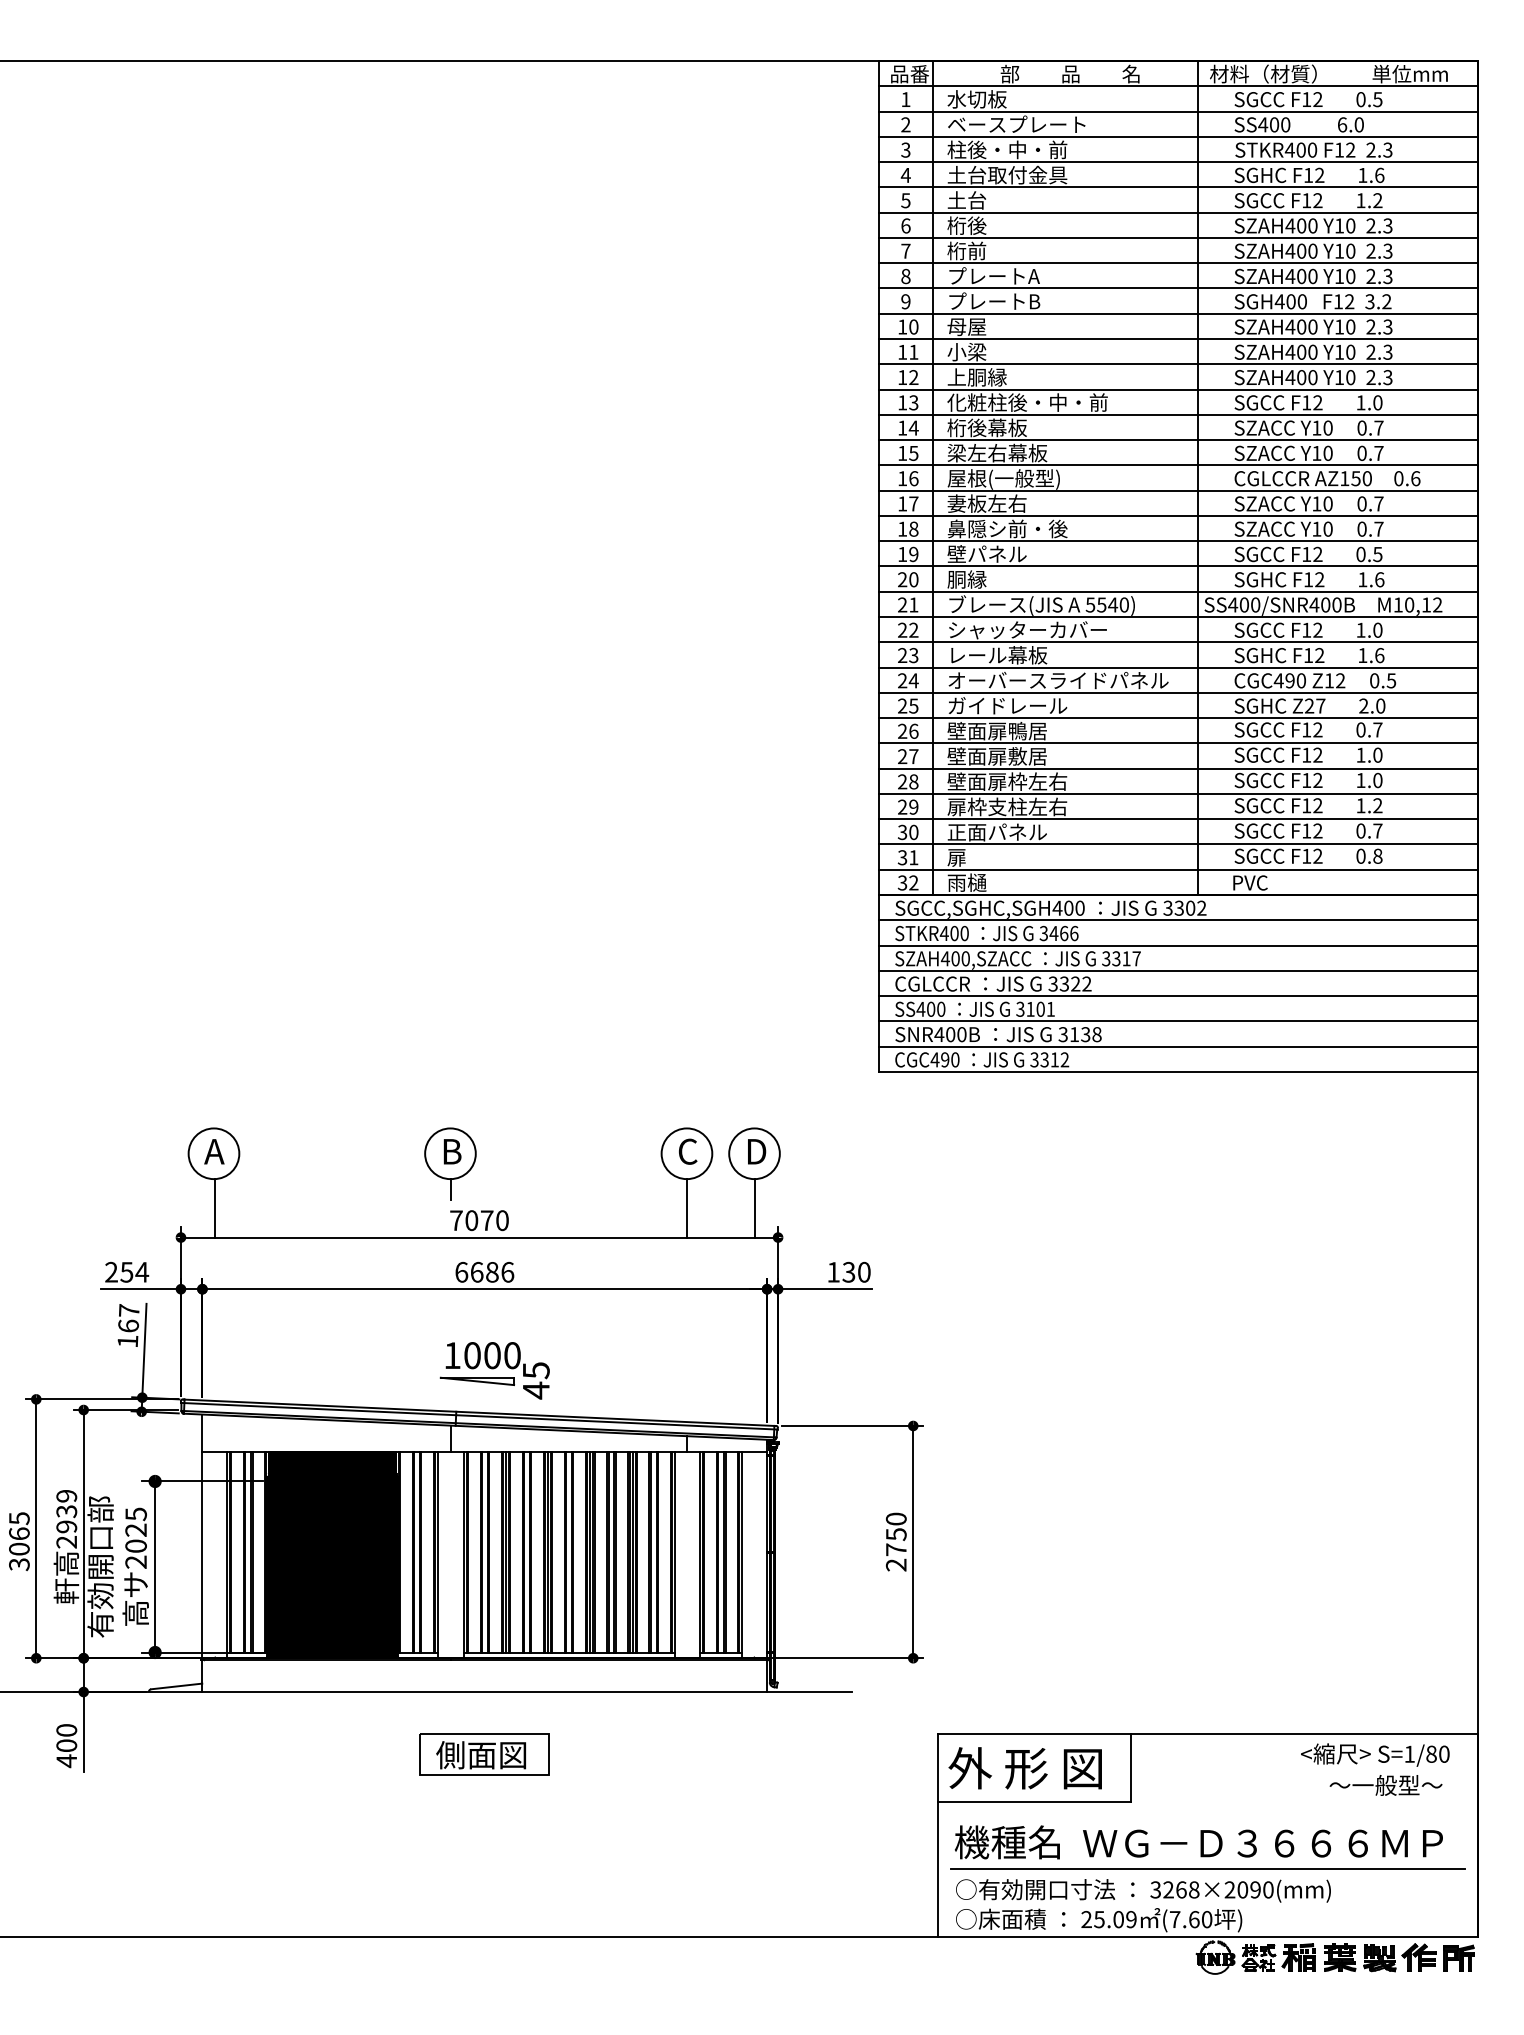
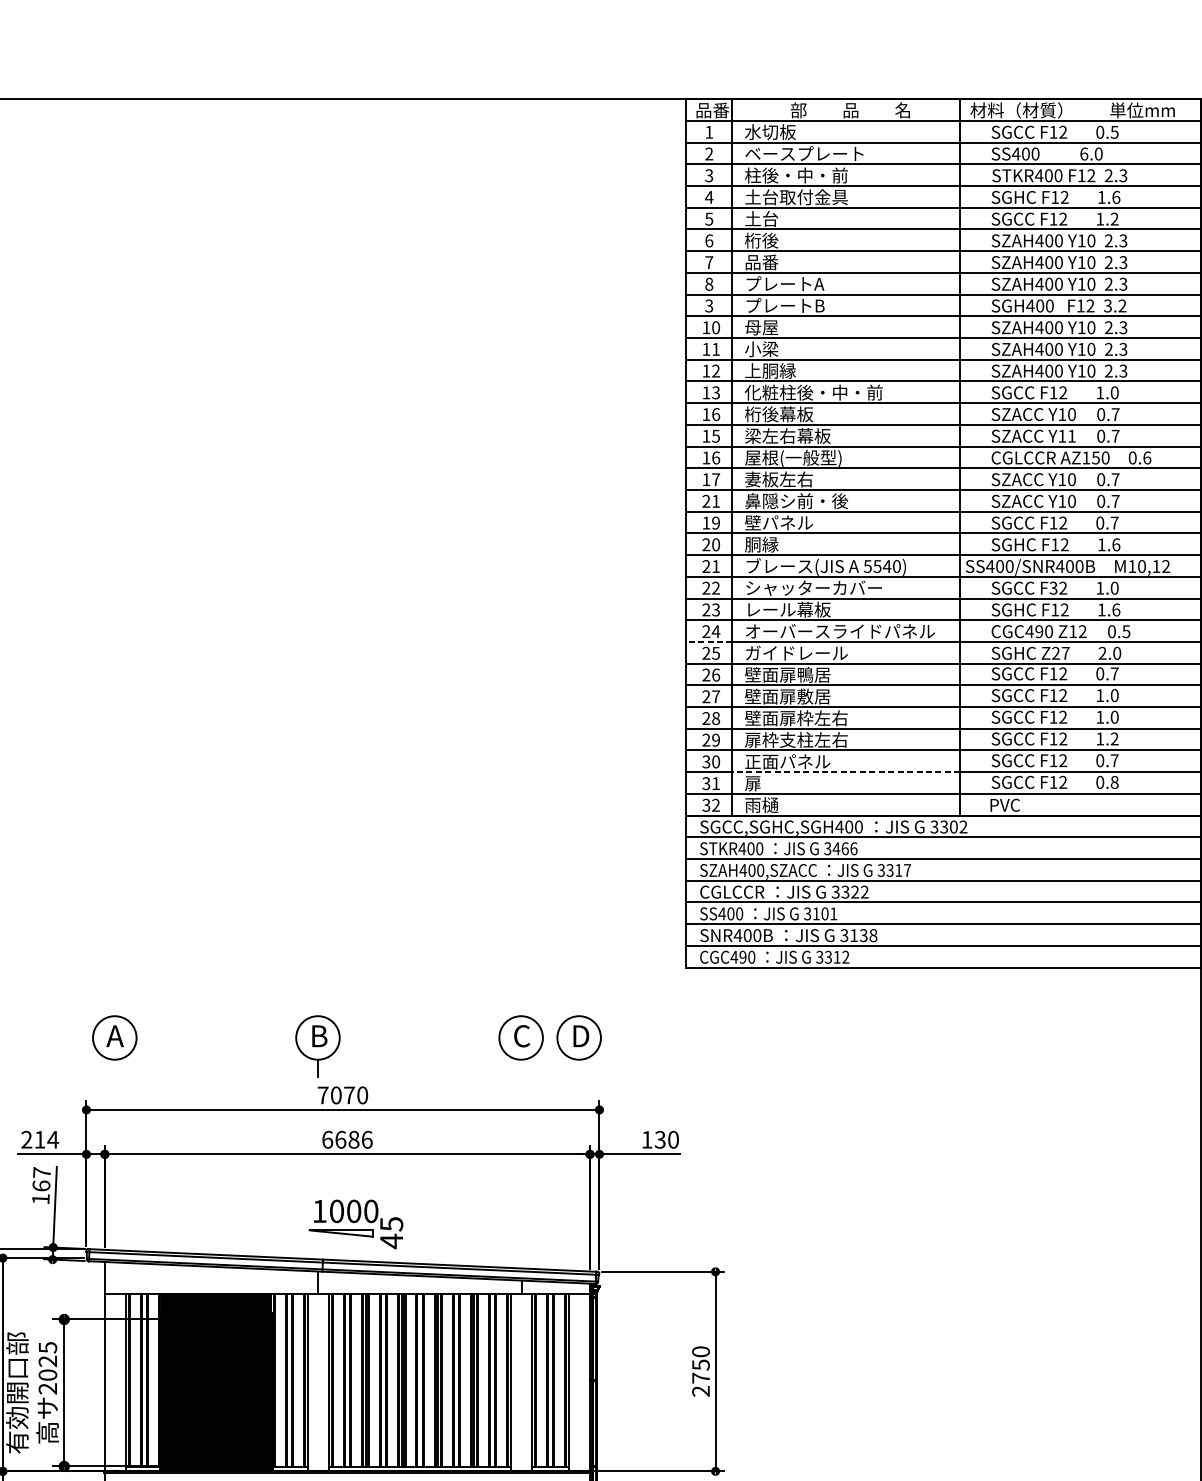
text: (966, 250) -> (761, 261), 桁前 -> 品番
text: (905, 301) -> (708, 305), 9 -> 3
text: (913, 427) -> (715, 414), 14 -> 16
text: (1327, 452) -> (1071, 435), Y10 -> Y11
text: (908, 528) -> (711, 500), 18 -> 21
text: (1377, 554) -> (1114, 523), 0.5 -> 0.7
text: (1306, 629) -> (1053, 587), F12 -> F32
line: (905, 692) -> (708, 641), solid -> dashed
line: (1065, 844) -> (846, 772), solid -> dashed
line: (214, 1208) -> (115, 1084), removed
line: (687, 1208) -> (521, 1084), removed
line: (755, 1208) -> (580, 1084), removed
text: (126, 1272) -> (39, 1139), 254 -> 214

